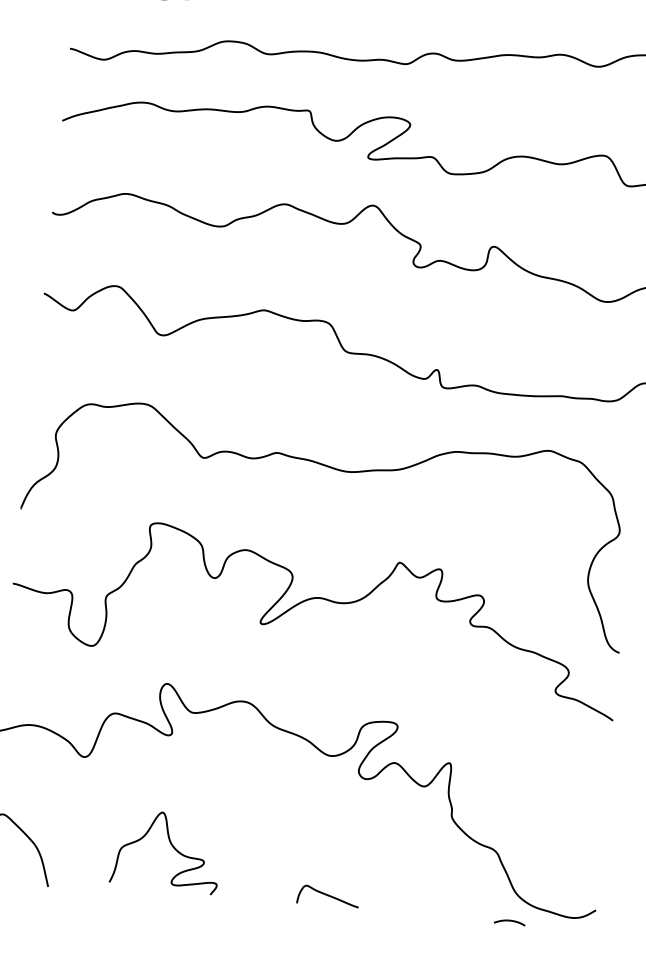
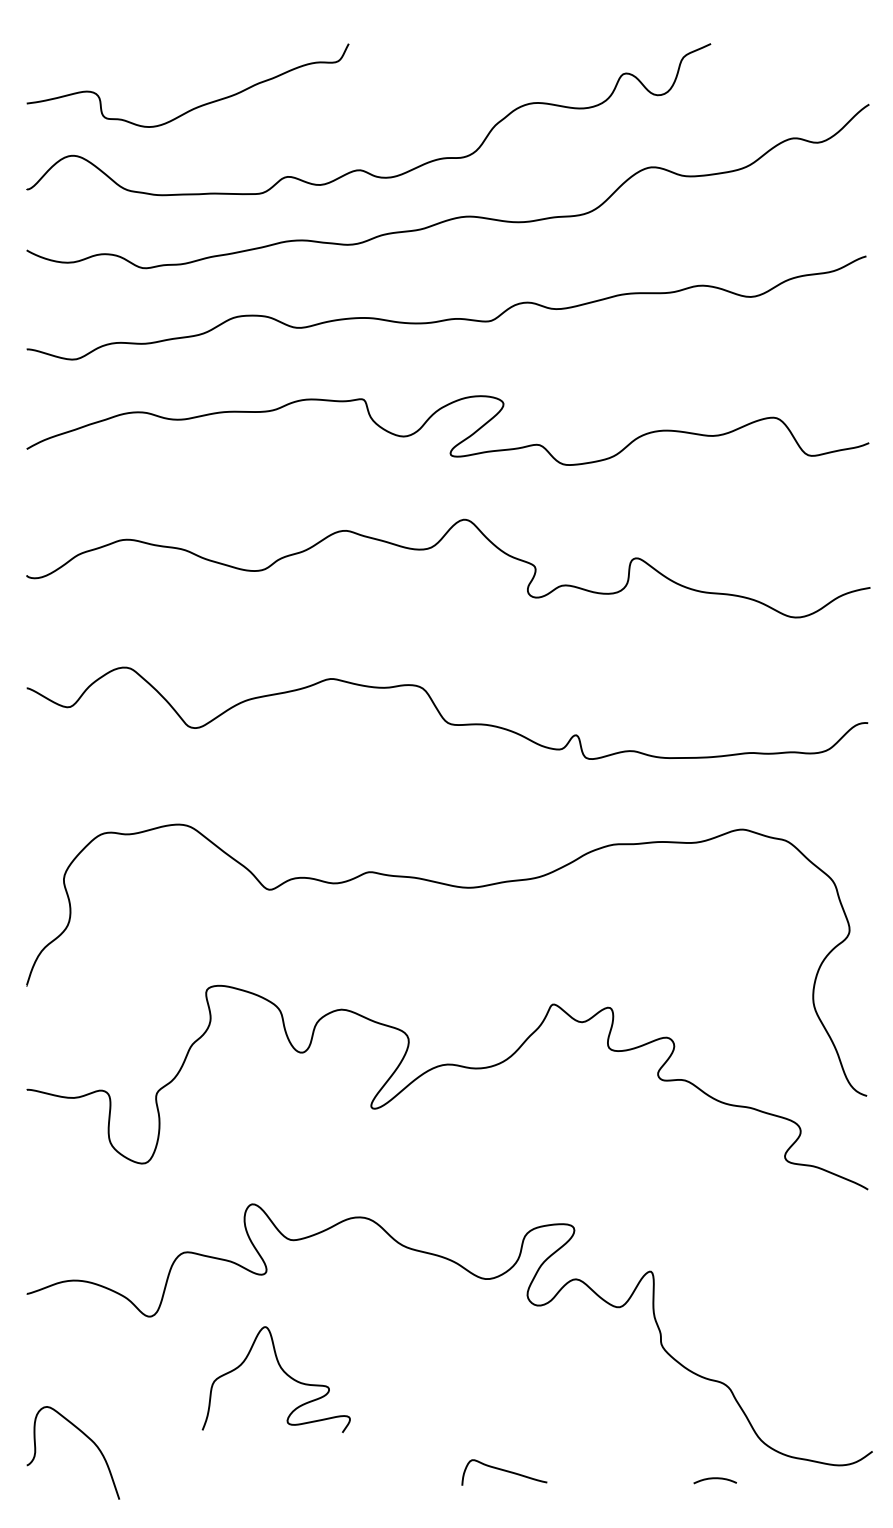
curve: (171, 845) -> (282, 1371), moved
curve: (509, 921) -> (714, 1479), moved

